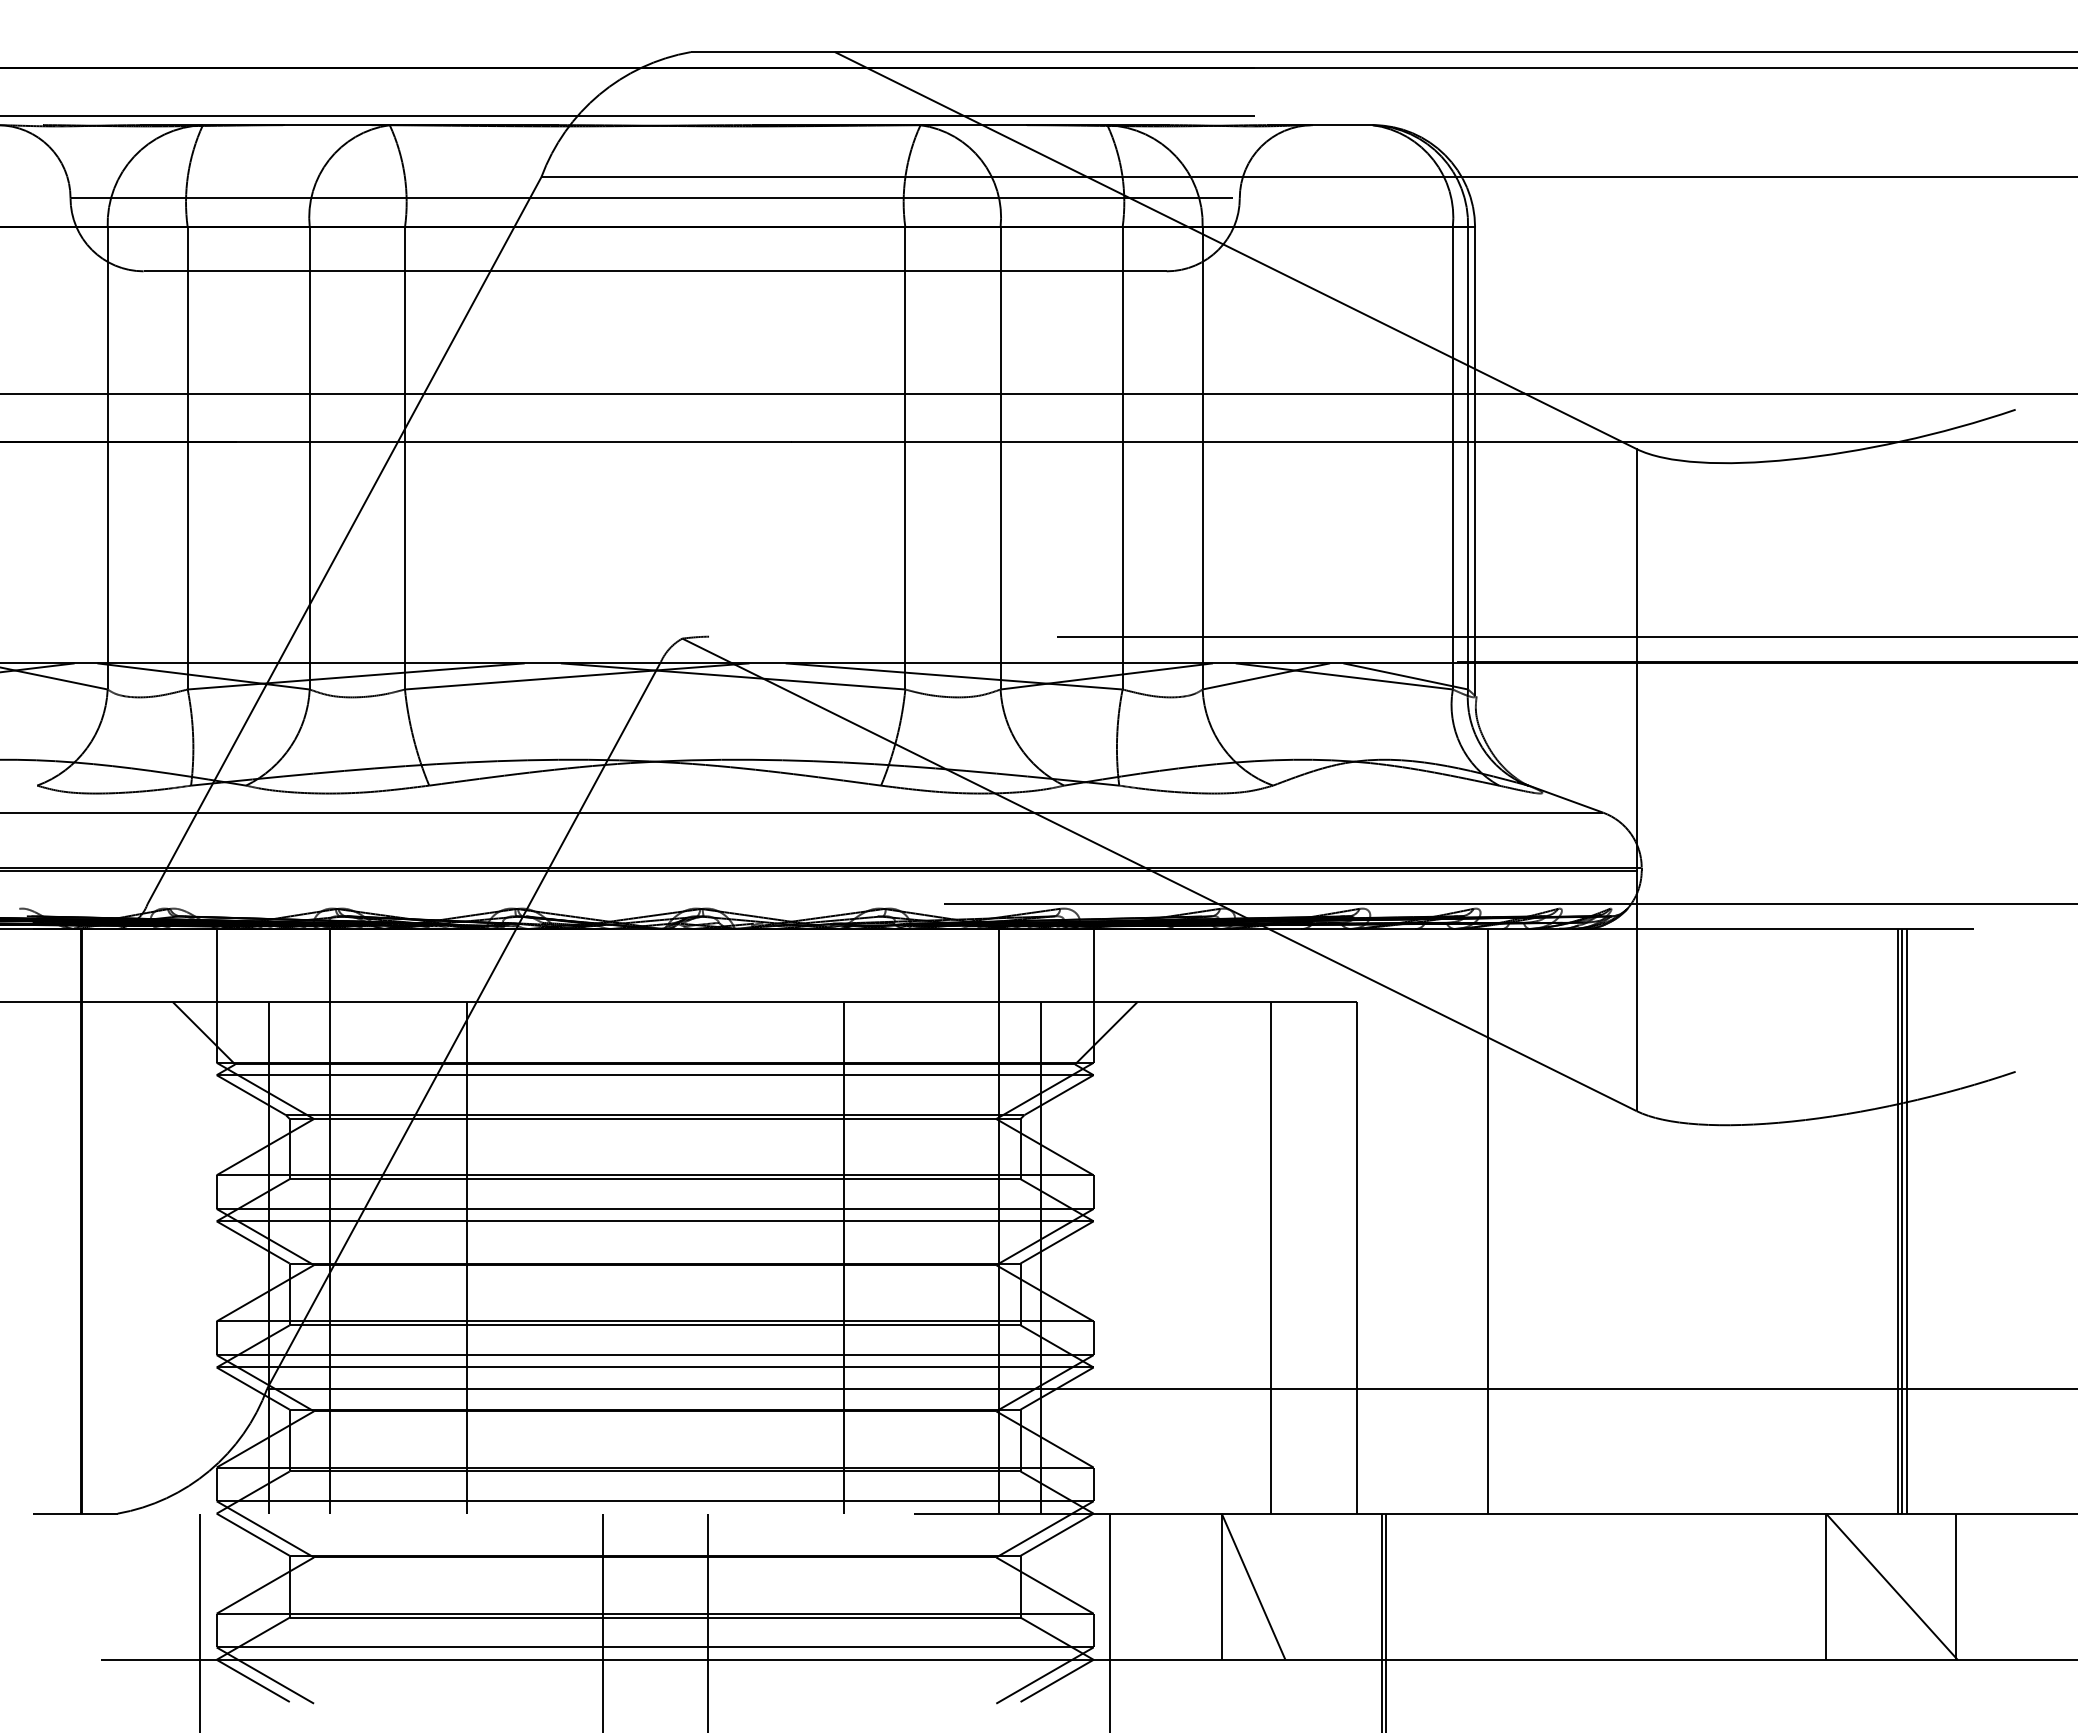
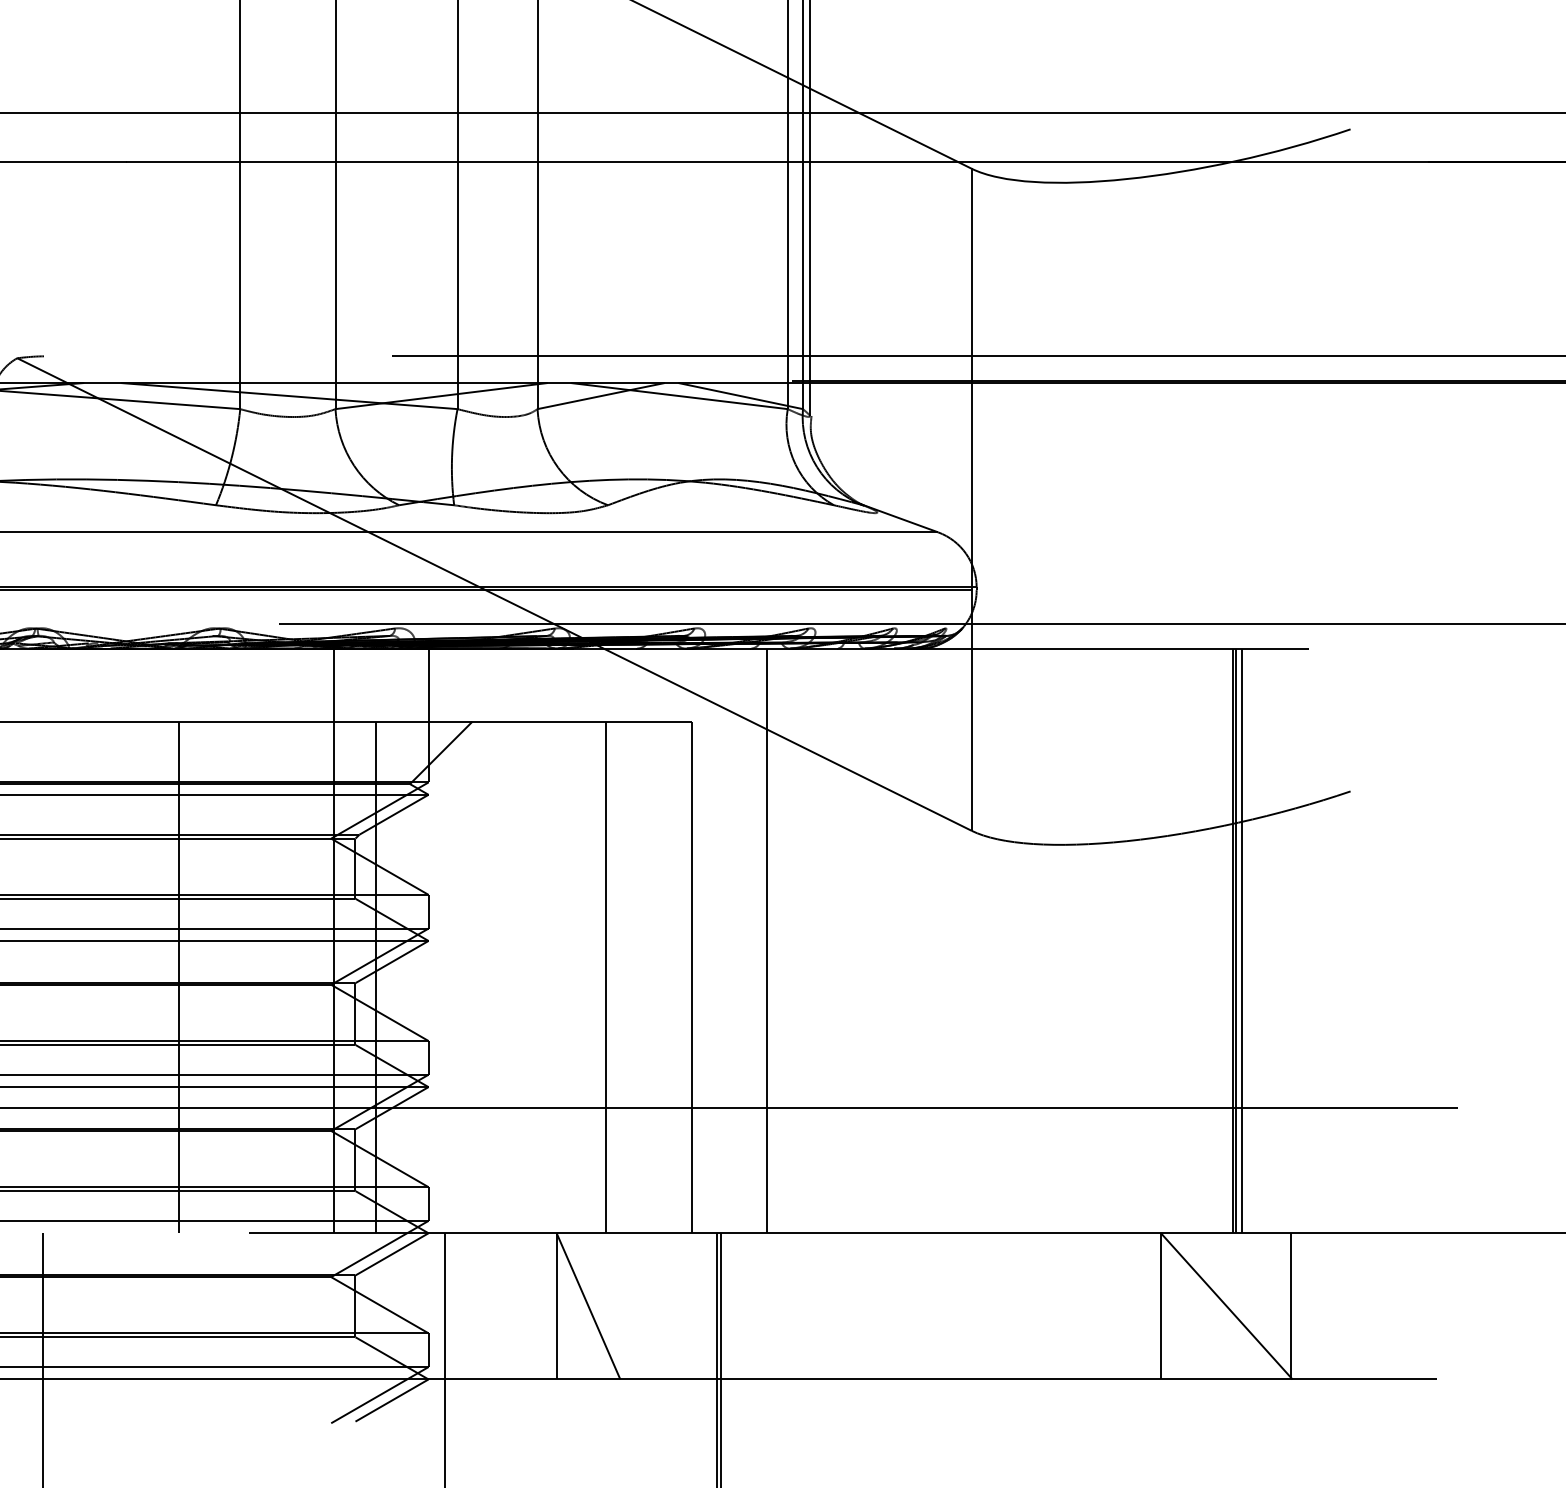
line: (1488, 1221) -> (767, 941), moved

